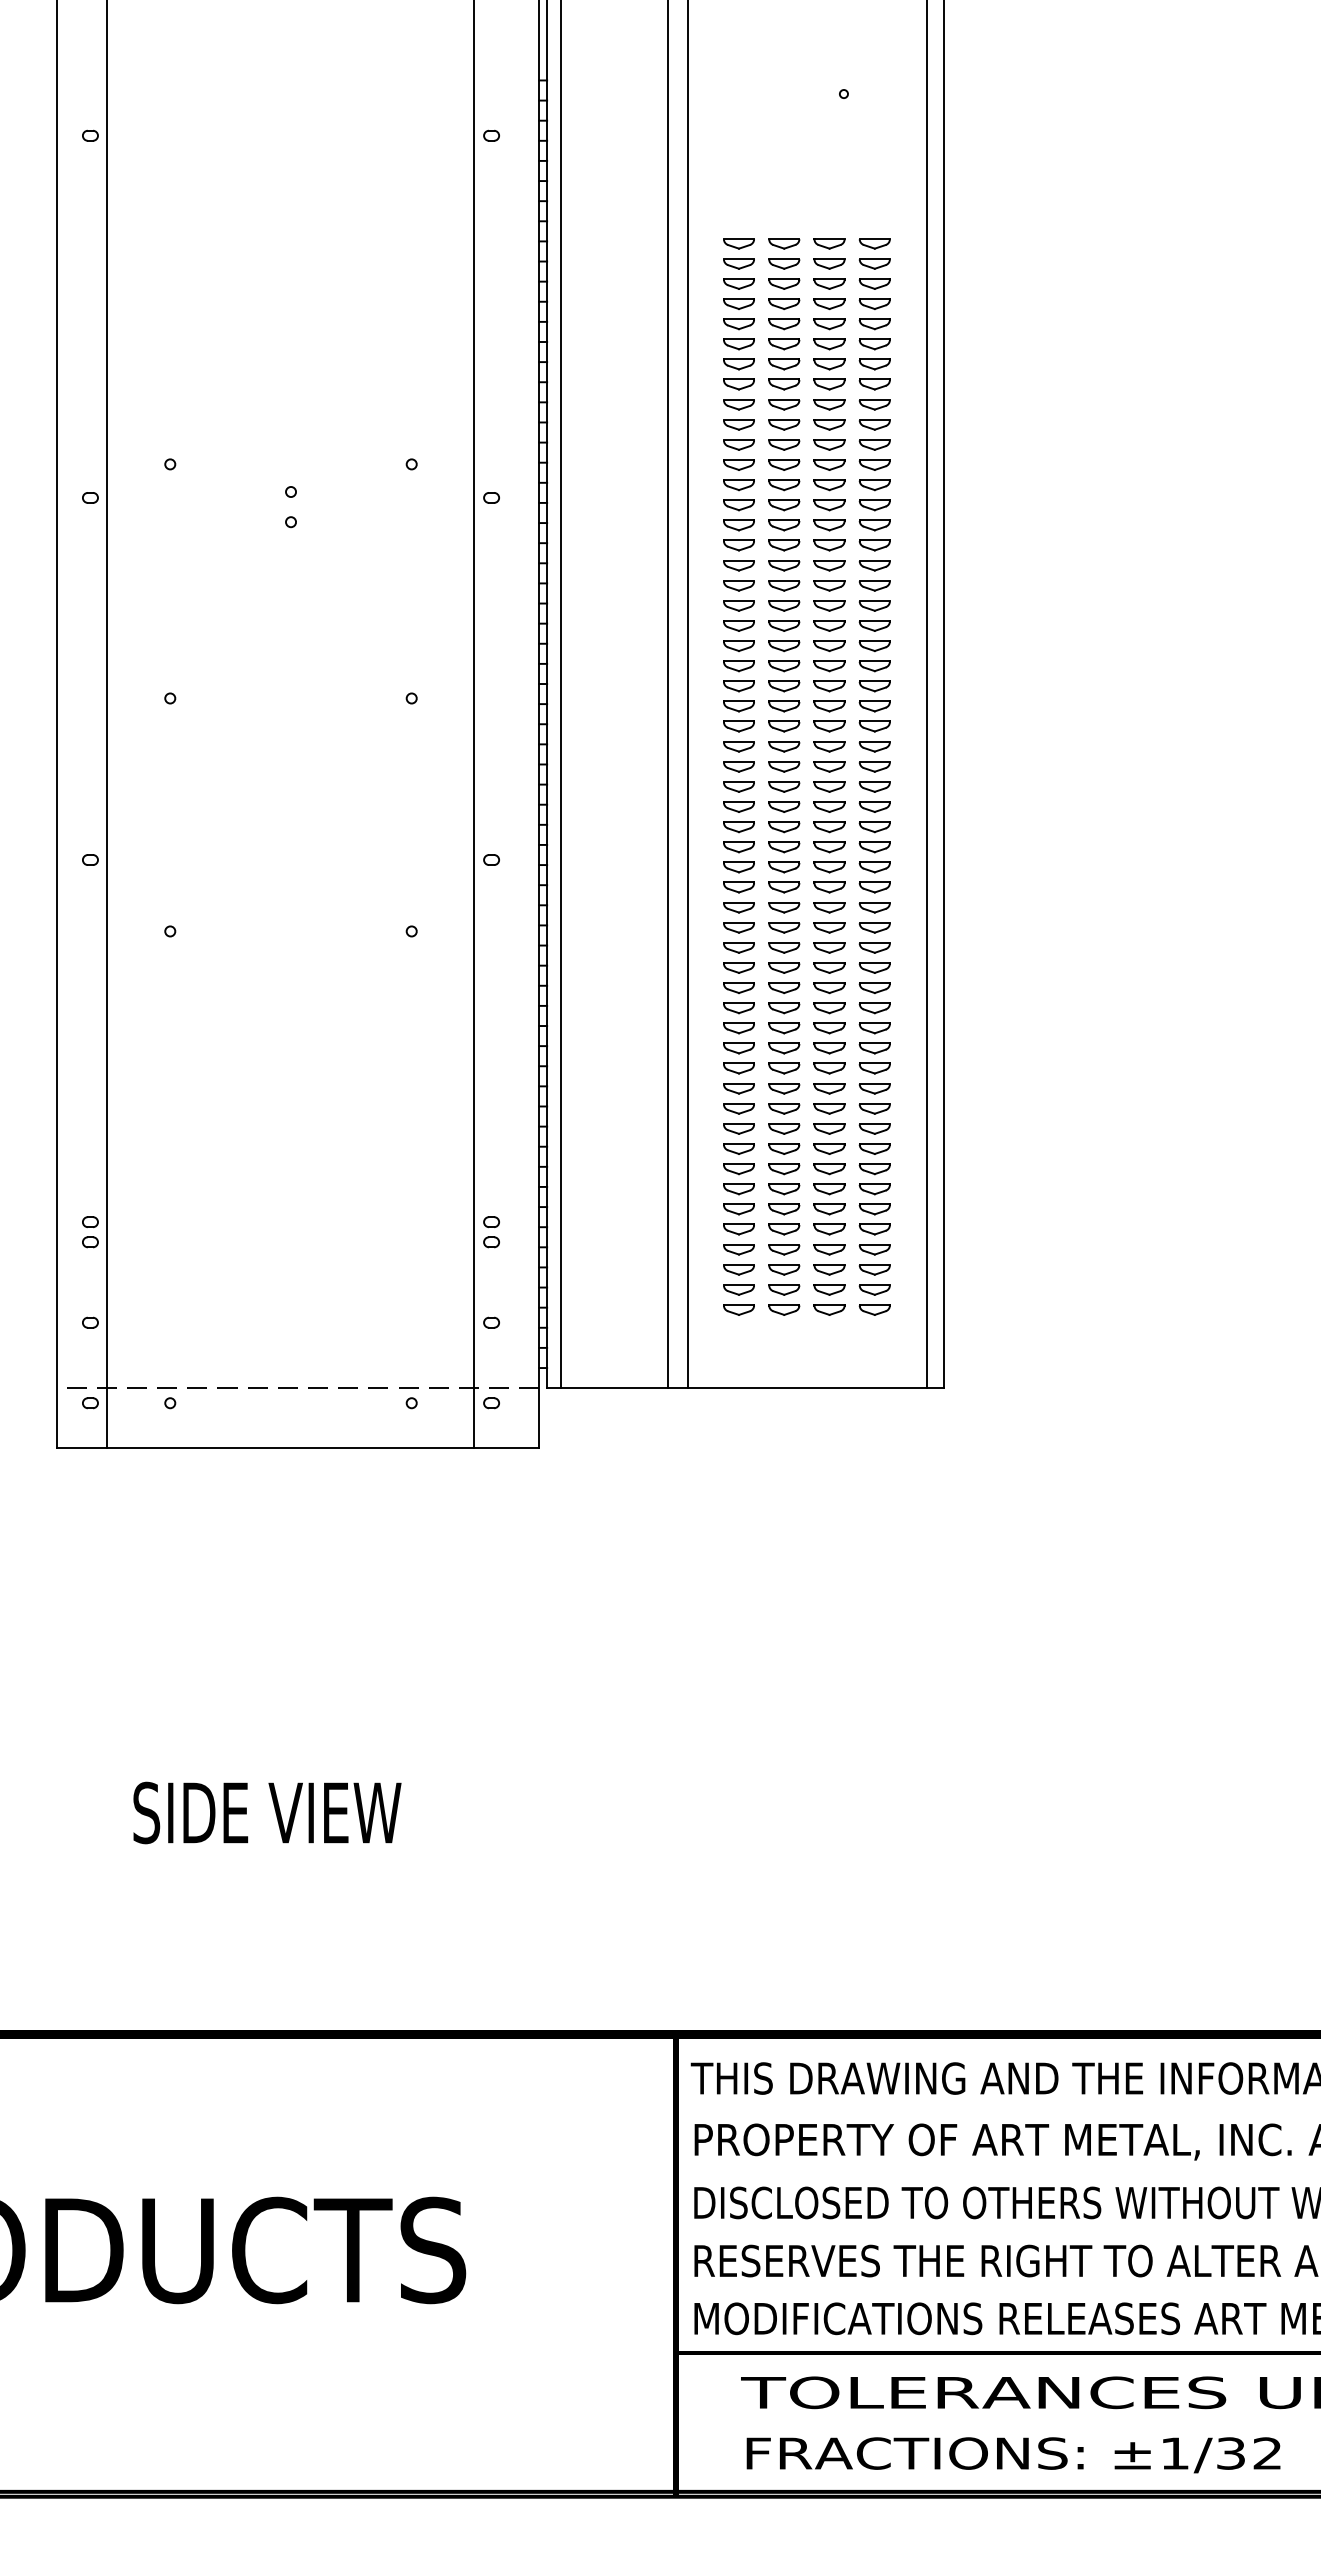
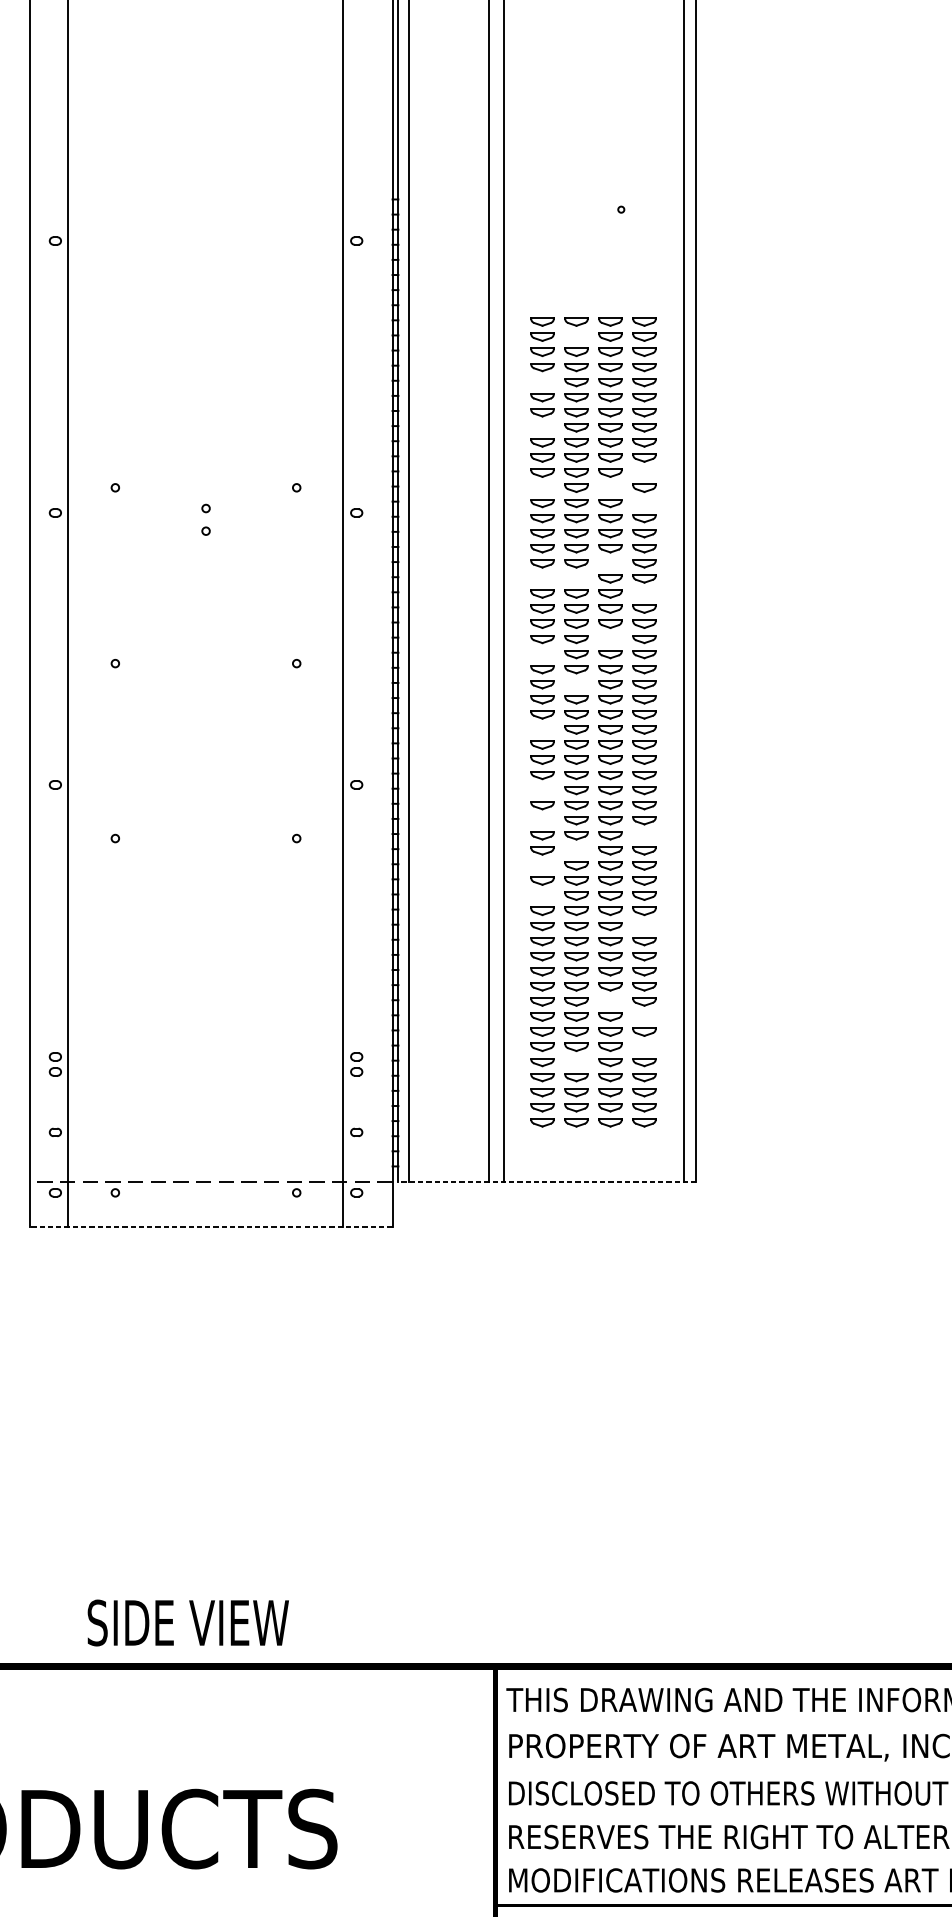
part: (784, 263) -> (576, 336), removed
part: (738, 324) -> (542, 382), removed
part: (738, 384) -> (542, 427), removed
part: (874, 444) -> (644, 472), removed
part: (738, 464) -> (542, 487), removed
part: (829, 464) -> (610, 487), removed
part: (874, 485) -> (644, 503), removed
part: (829, 565) -> (610, 563), removed
part: (738, 585) -> (542, 578), removed
part: (784, 585) -> (576, 578), removed
part: (874, 605) -> (644, 593), removed
part: (829, 666) -> (610, 639), removed
part: (738, 686) -> (542, 654), removed
part: (784, 726) -> (576, 684), removed
part: (738, 786) -> (542, 729), removed
part: (738, 867) -> (542, 790), removed
part: (738, 907) -> (542, 820), removed
part: (874, 927) -> (644, 835), removed
part: (784, 947) -> (576, 850), removed
part: (738, 967) -> (542, 865), removed
part: (738, 1008) -> (542, 896), removed
part: (874, 1048) -> (644, 926), removed
part: (829, 1148) -> (610, 1001), removed
part: (874, 1169) -> (644, 1017), removed
part: (874, 1209) -> (644, 1047), removed
part: (784, 1229) -> (576, 1062), removed
line: (745, 1388) -> (547, 1181), solid -> dashed
line: (297, 1448) -> (210, 1226), solid -> dashed
text: (267, 1812) -> (188, 1622), moved

